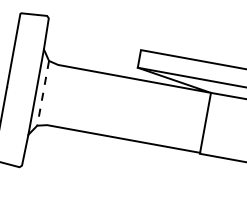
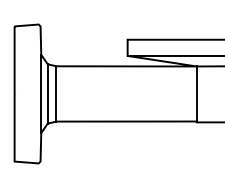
line: (43, 92) -> (47, 93), dashed -> solid
line: (52, 94) -> (56, 93), added

